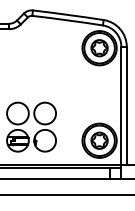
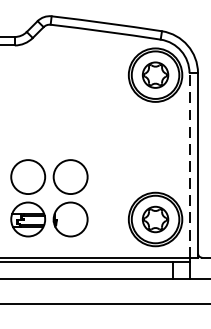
line: (121, 105) -> (189, 164), solid -> dashed

